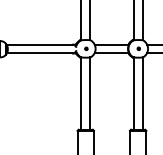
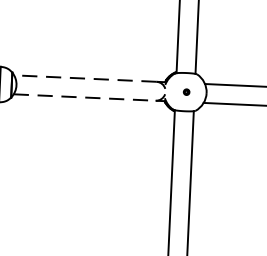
line: (39, 44) -> (85, 78), solid -> dashed
line: (39, 53) -> (84, 97), solid -> dashed

